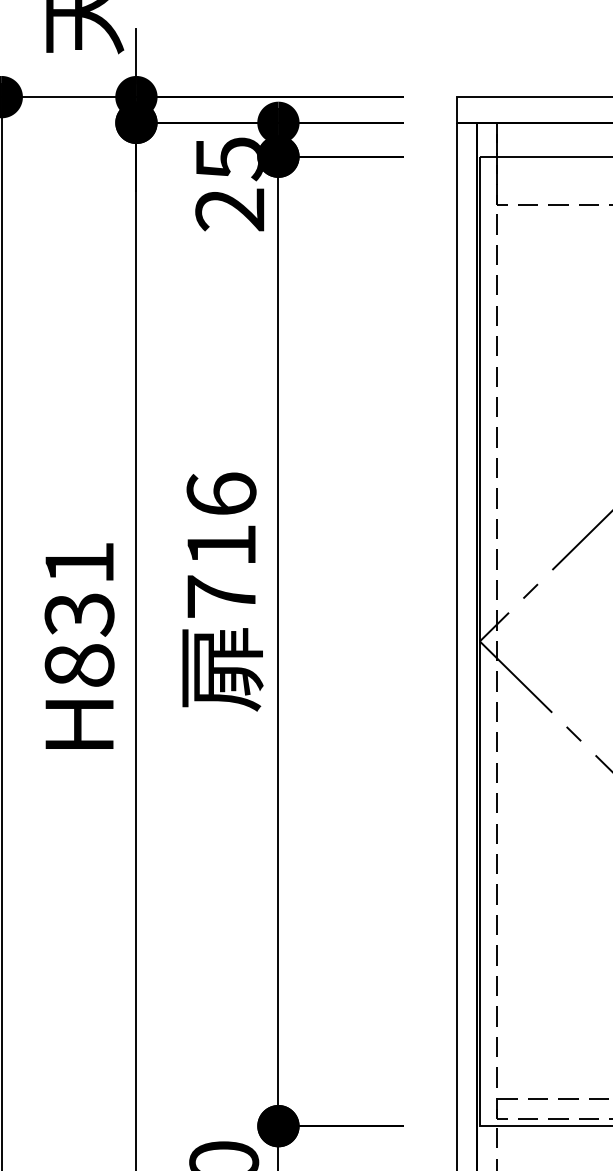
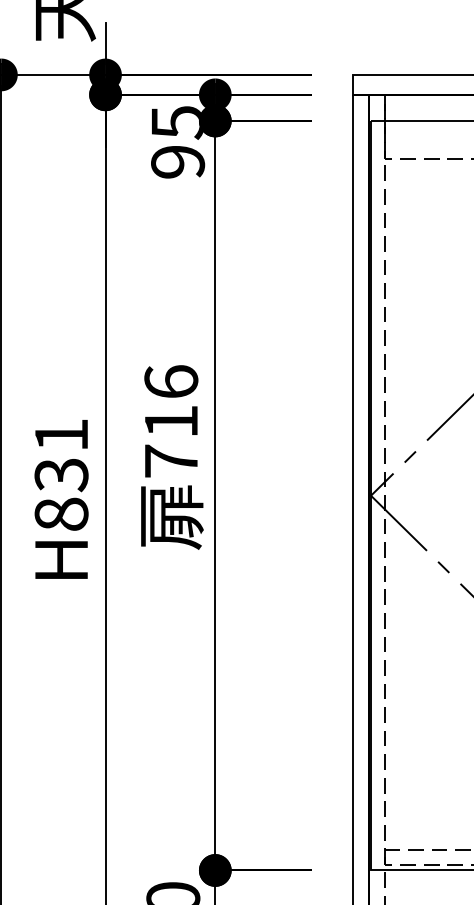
text: (230, 209) -> (178, 161), 25 -> 95

